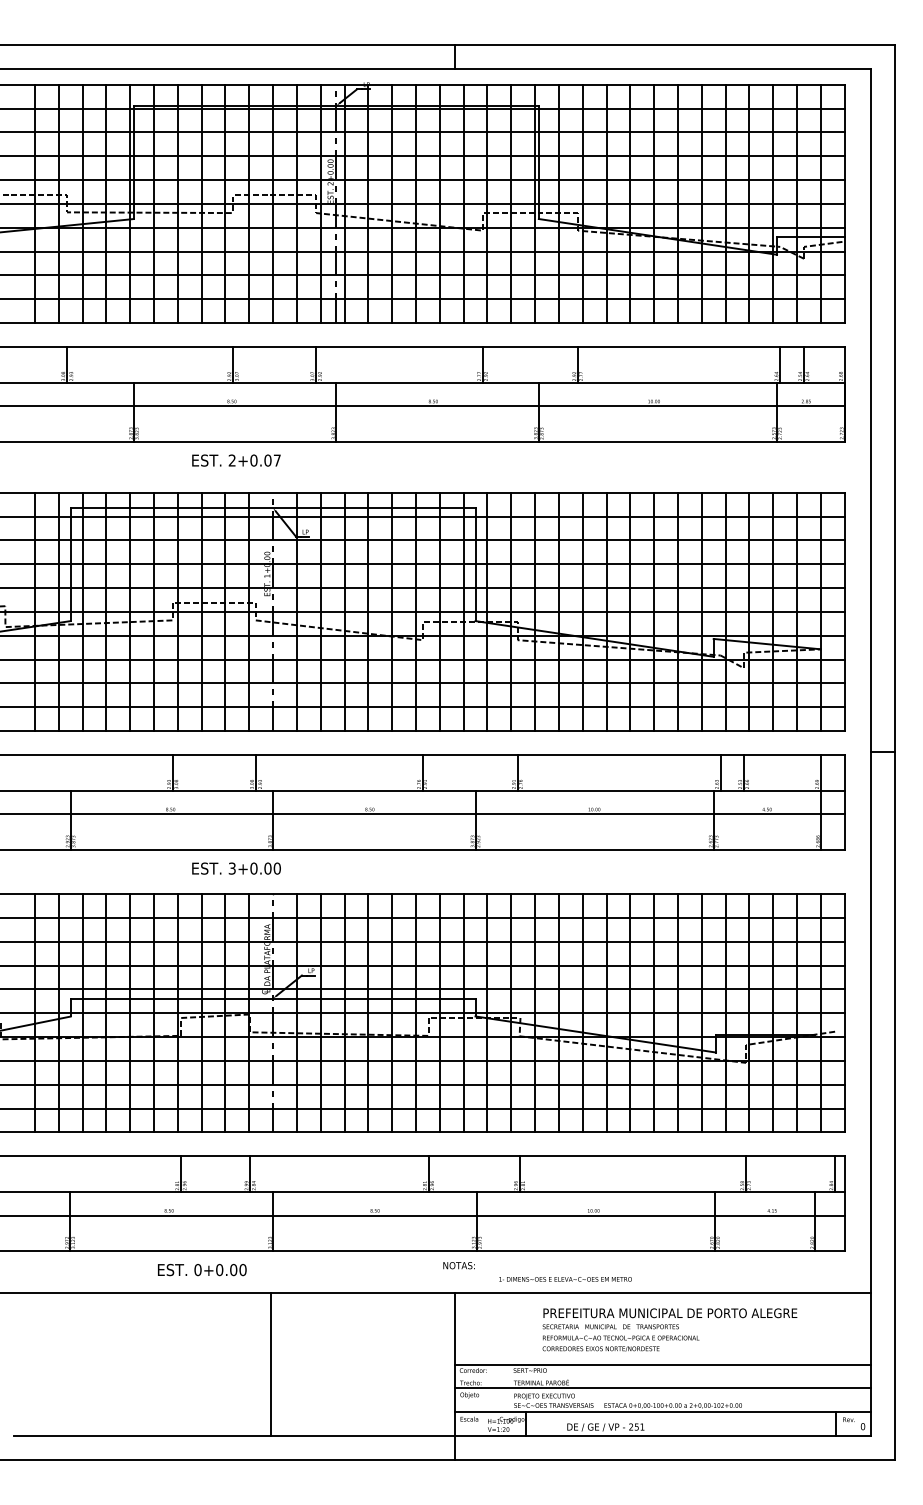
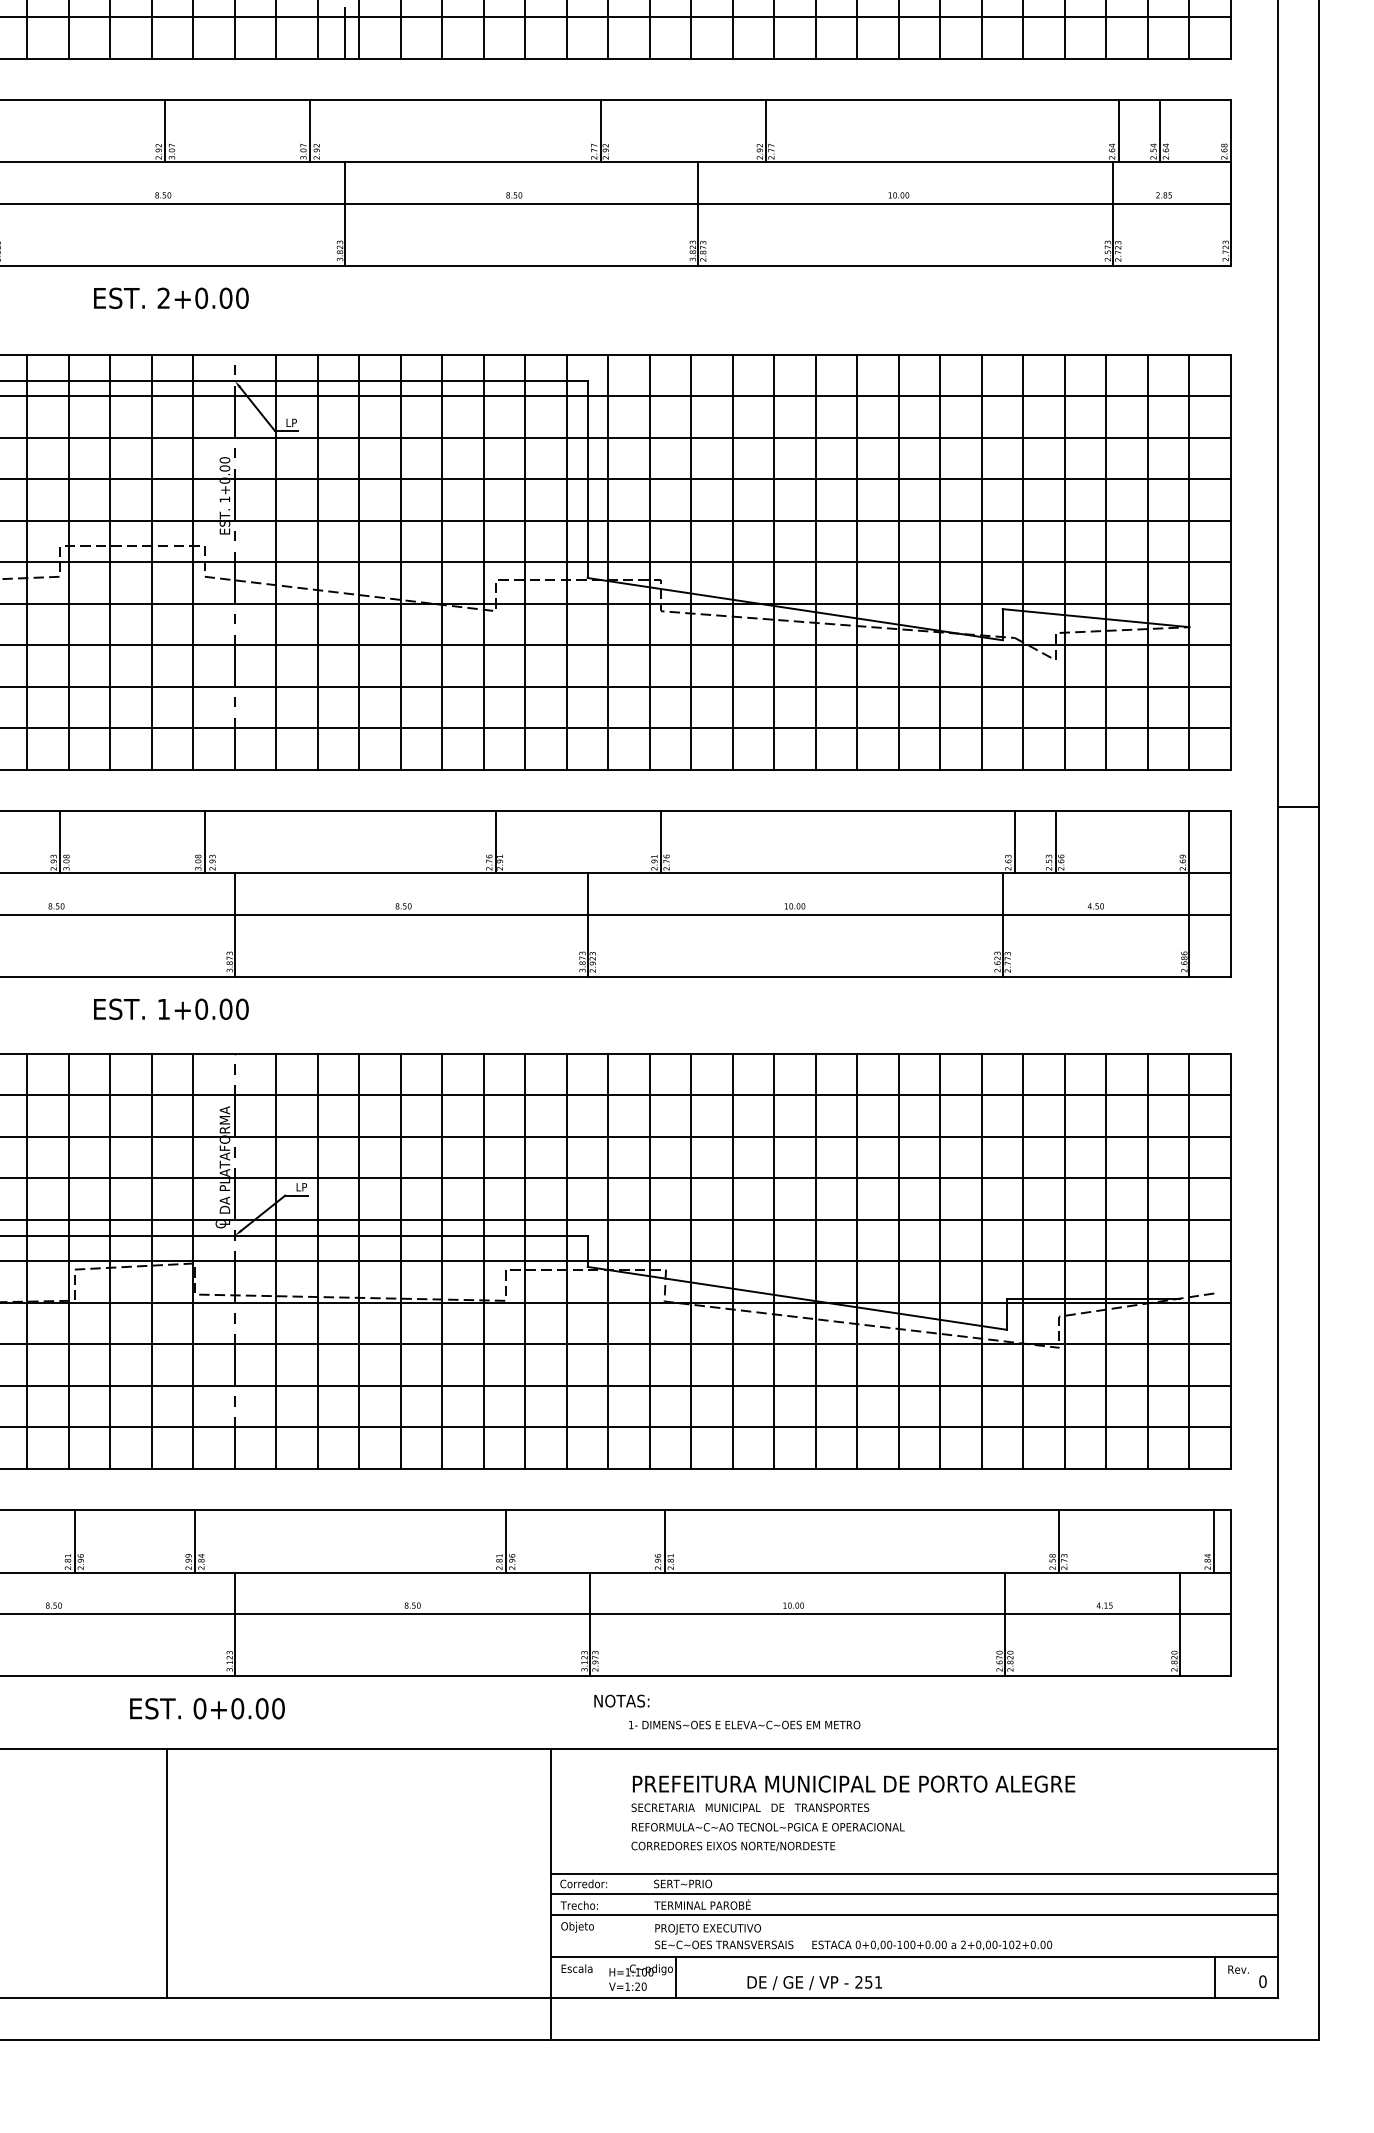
text: (276, 460) -> (240, 298), 2+0.07 -> 2+0.00
text: (231, 868) -> (162, 1009), 3+0.00 -> 1+0.00
text: (458, 1265) -> (620, 1700), moved
text: (202, 1270) -> (207, 1709), moved
text: (669, 1329) -> (852, 1812), moved
line: (271, 1364) -> (167, 1873), moved
line: (662, 1376) -> (913, 1894), added

